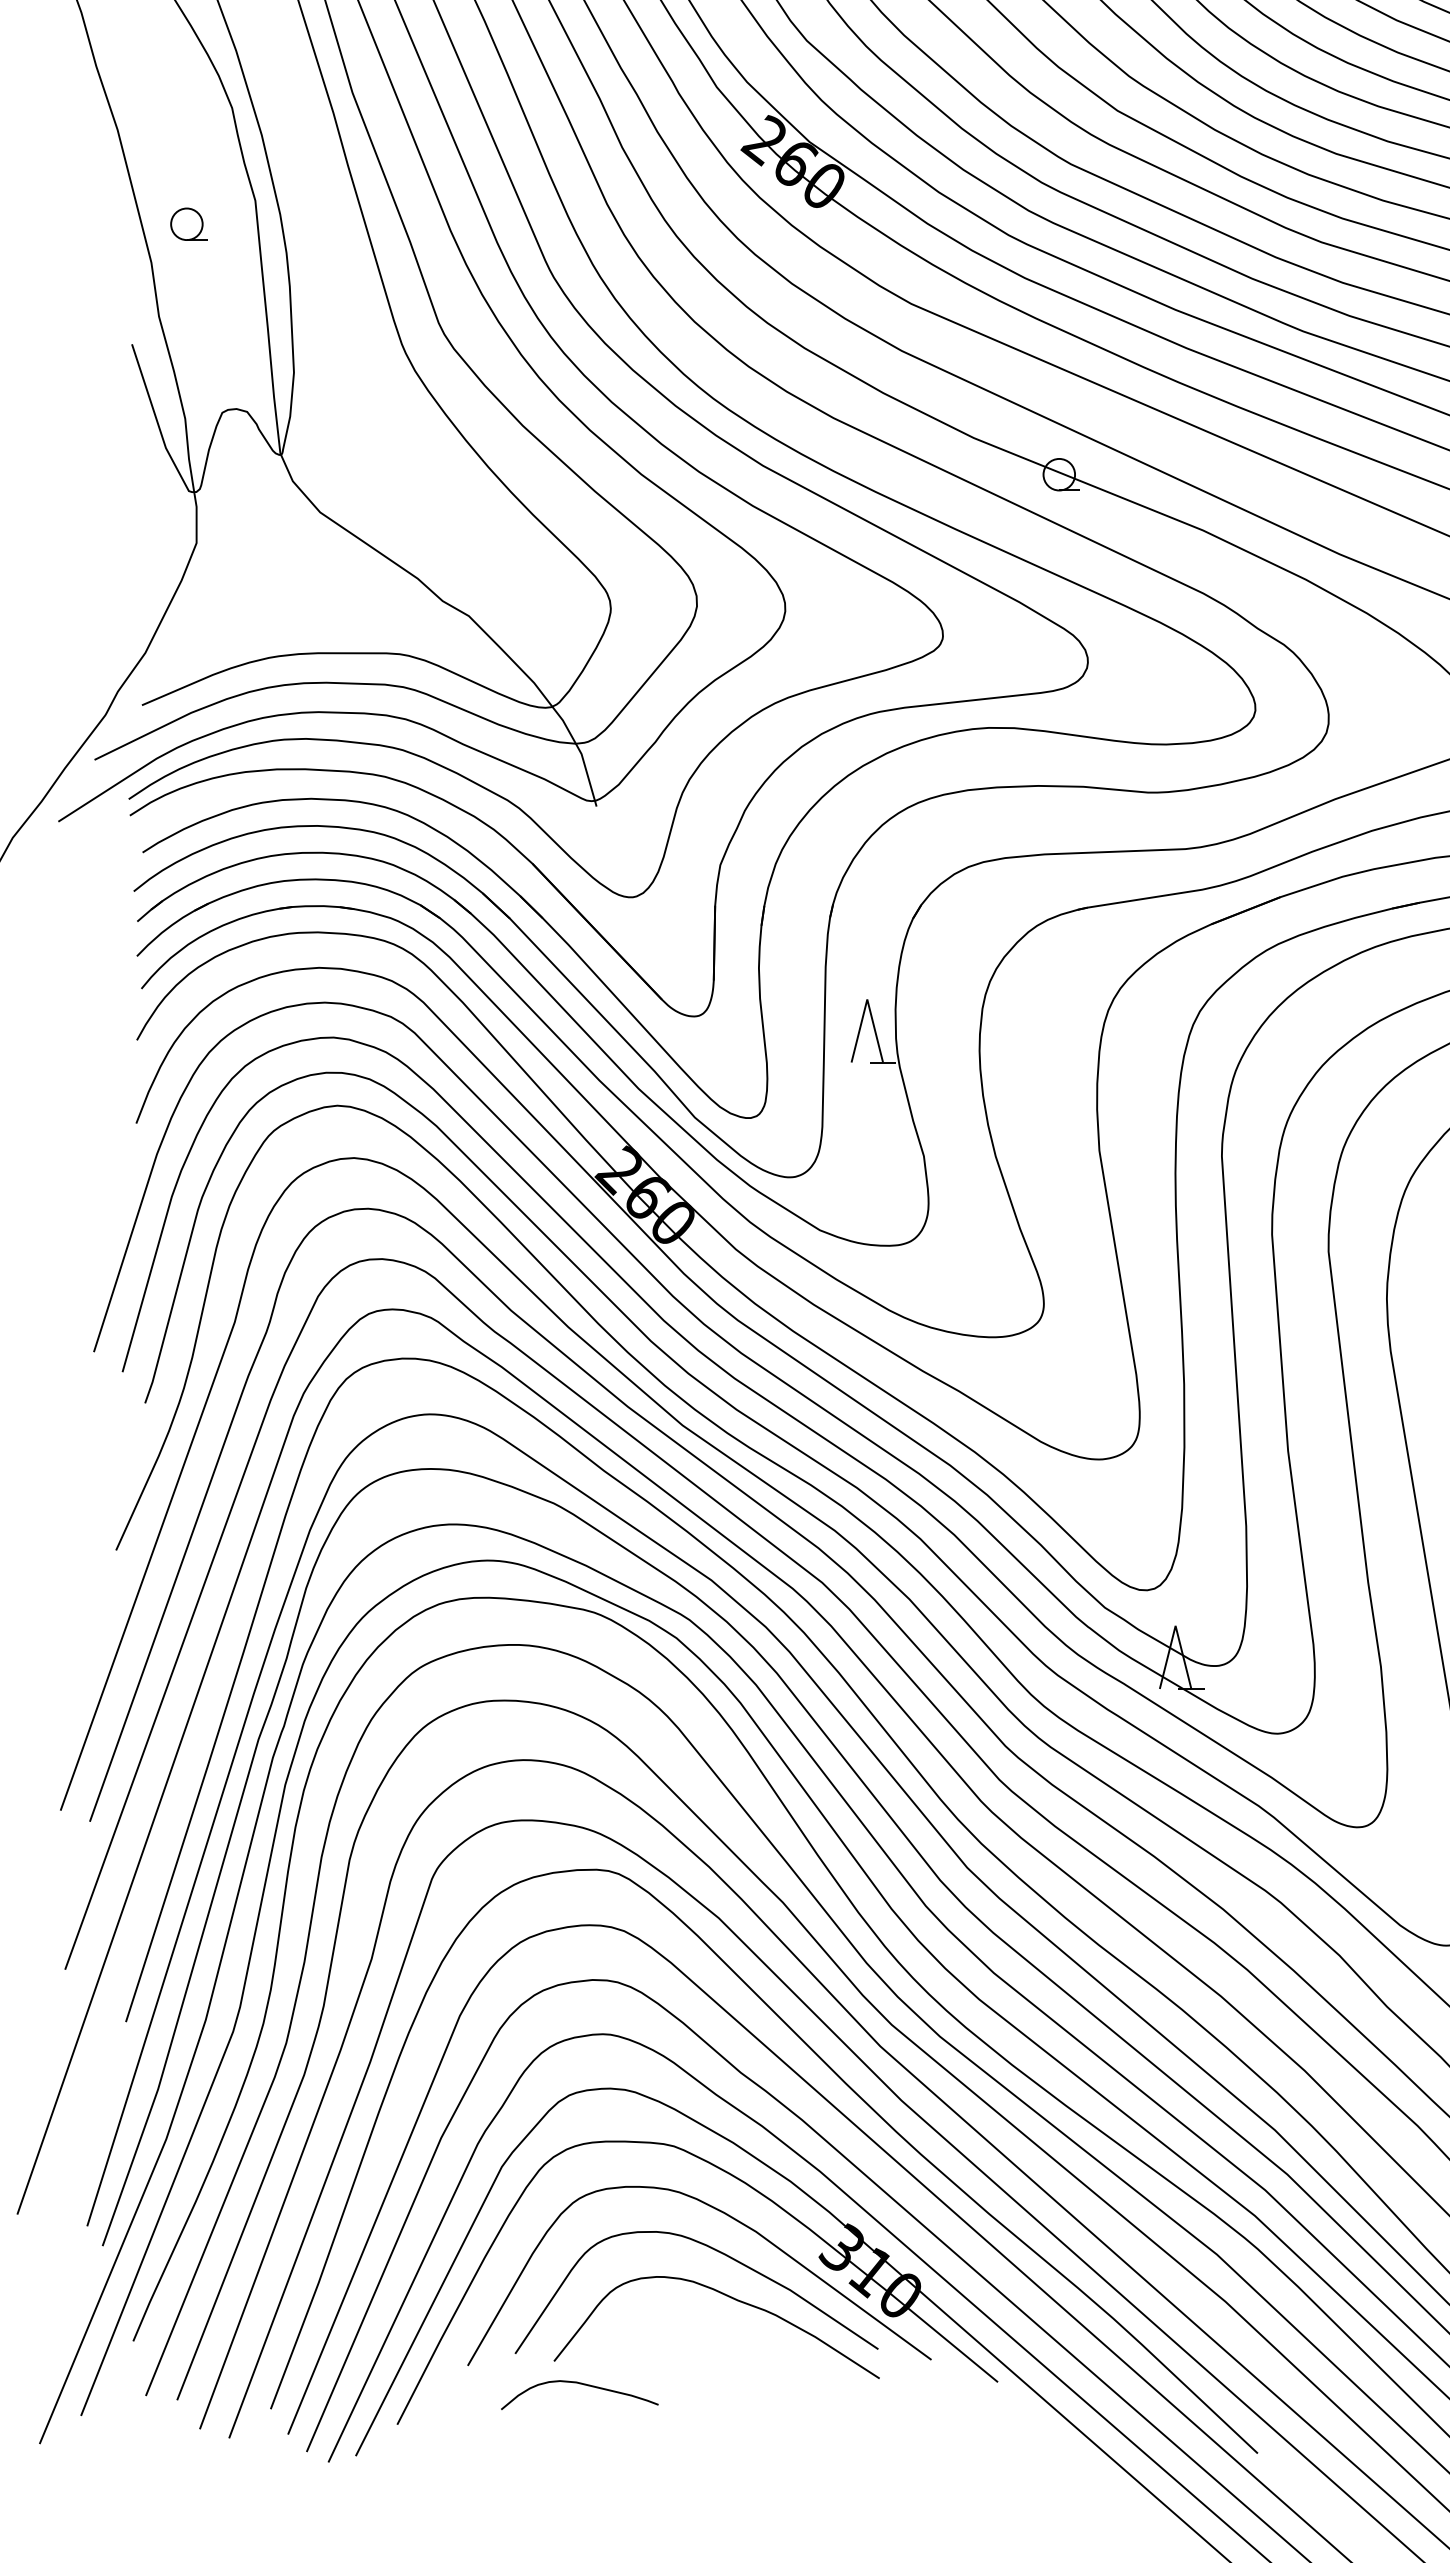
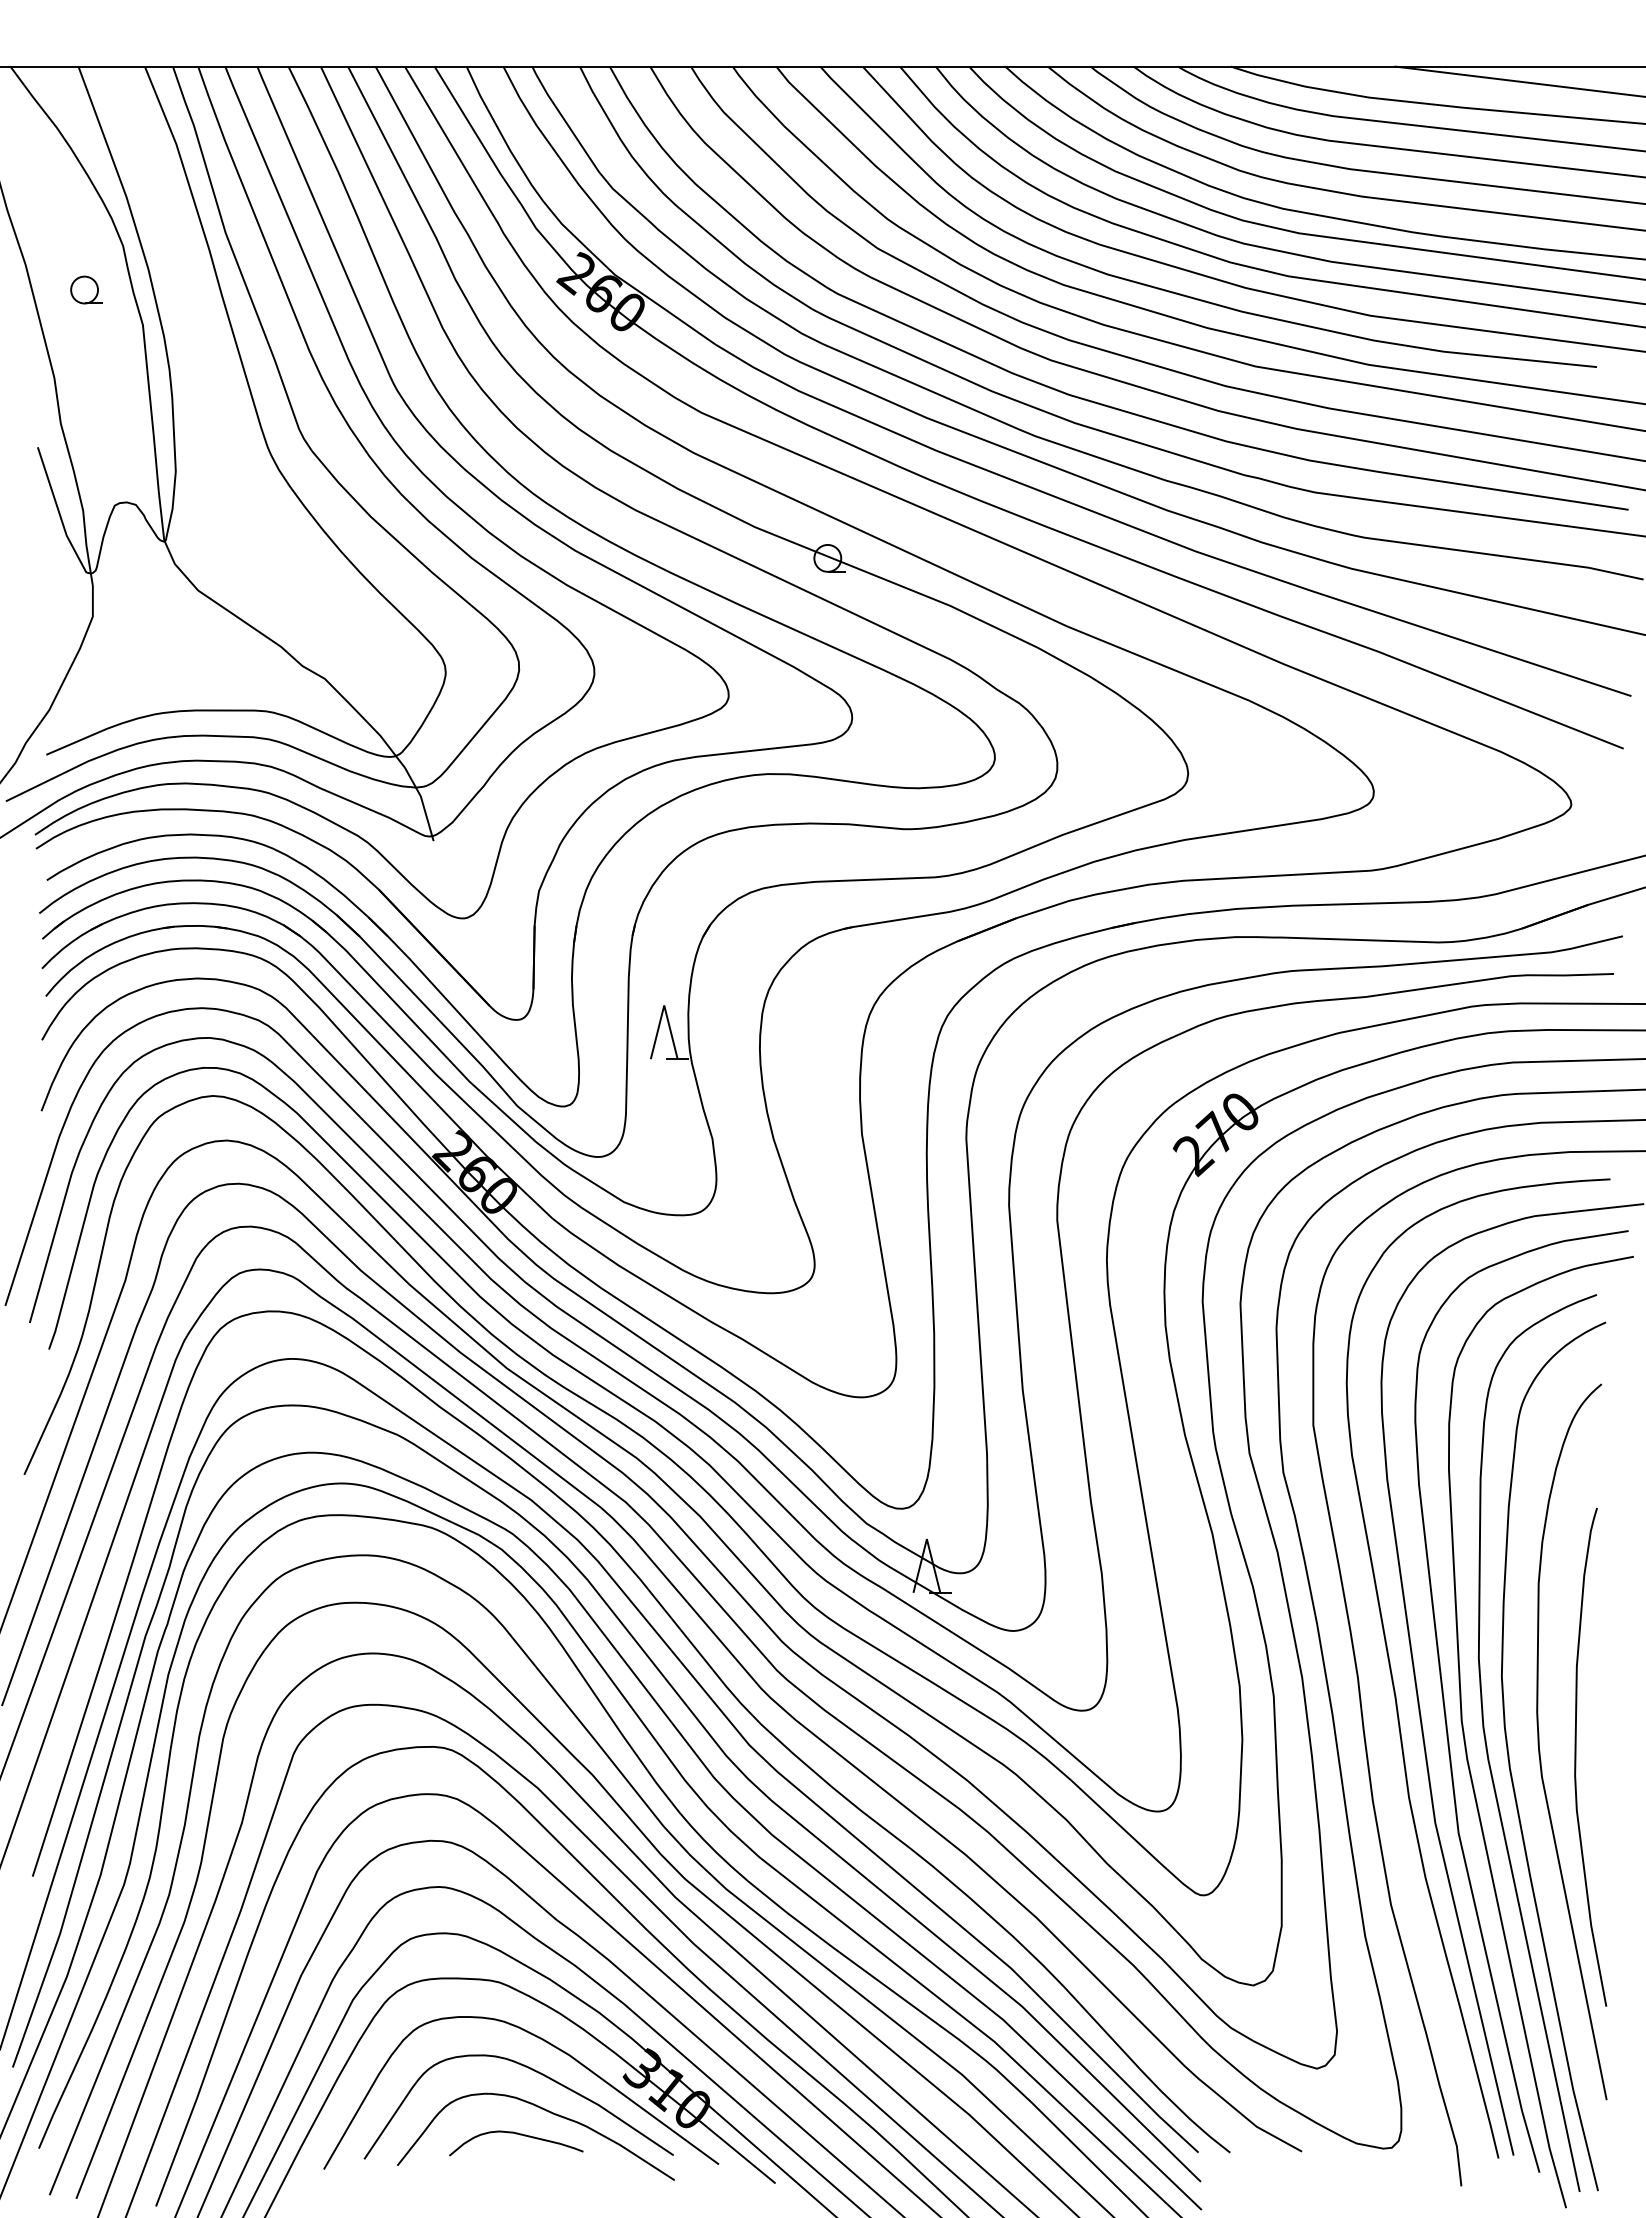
part: (189, 223) -> (86, 289), moved
curve: (584, 2385) -> (520, 2135), moved

